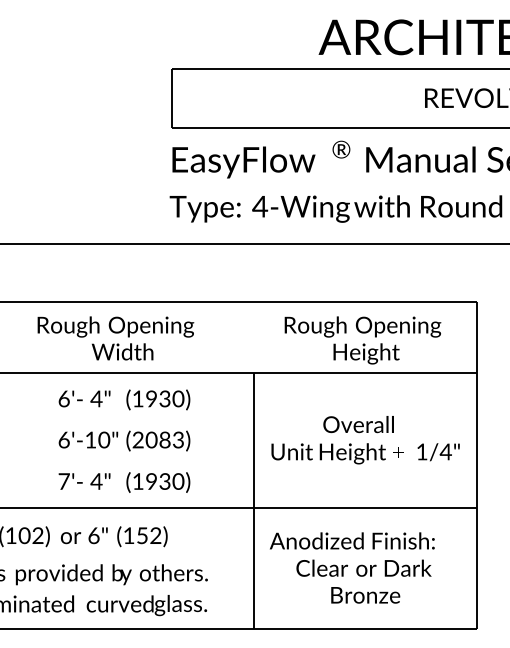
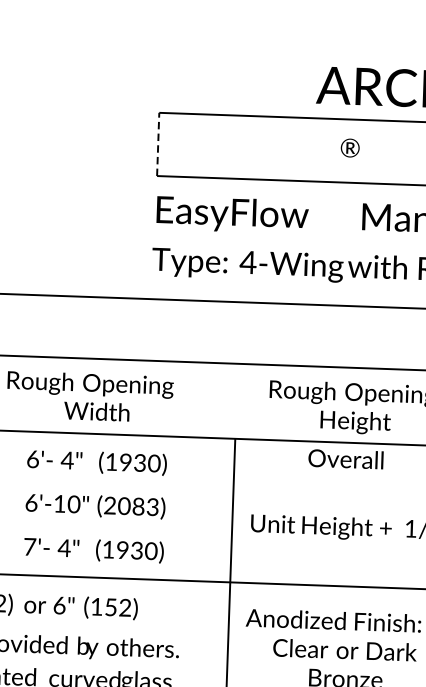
line: (171, 98) -> (158, 144), solid -> dashed
text: (341, 149) -> (350, 147), moved
text: (358, 424) -> (345, 459), moved

